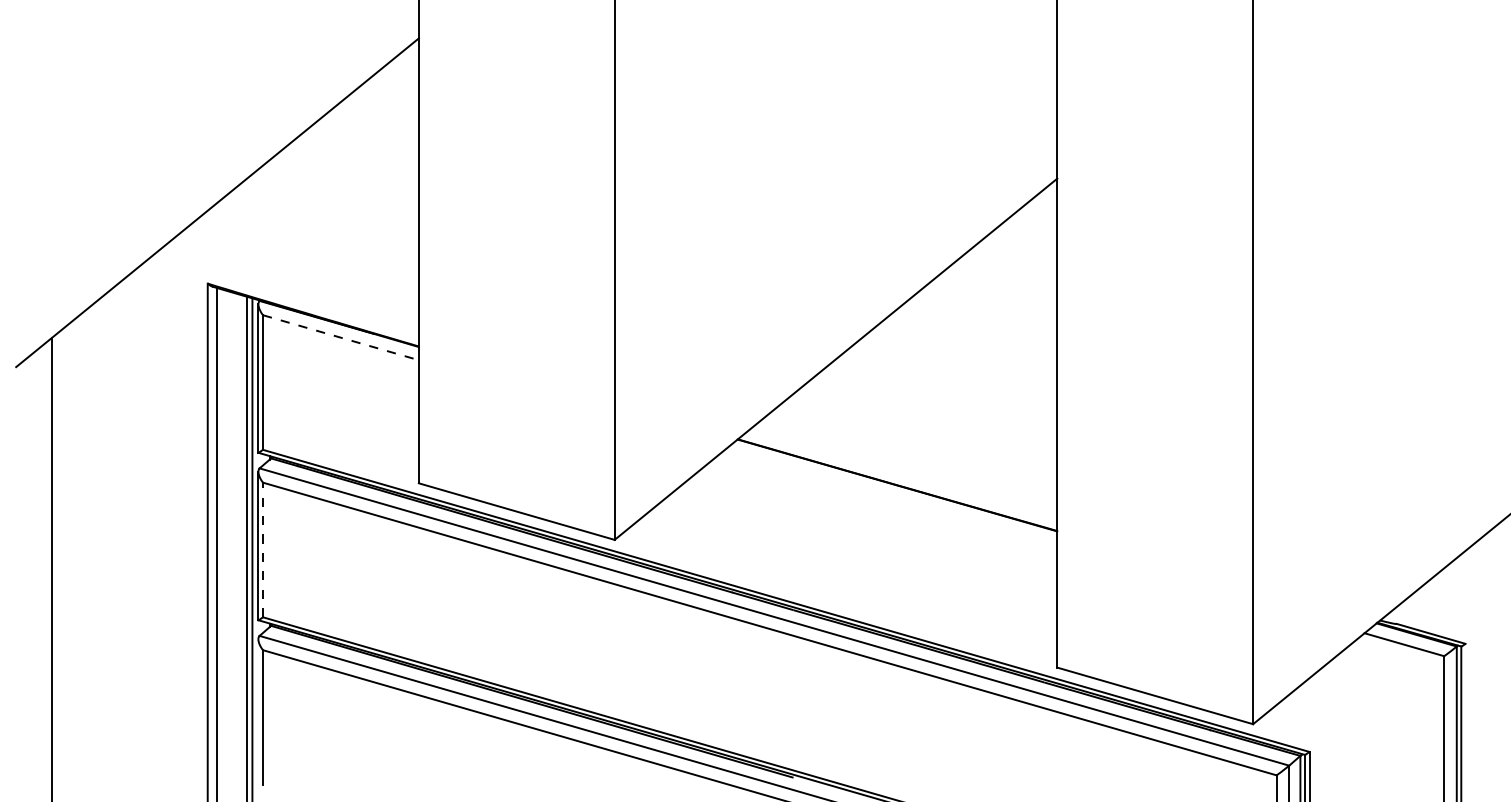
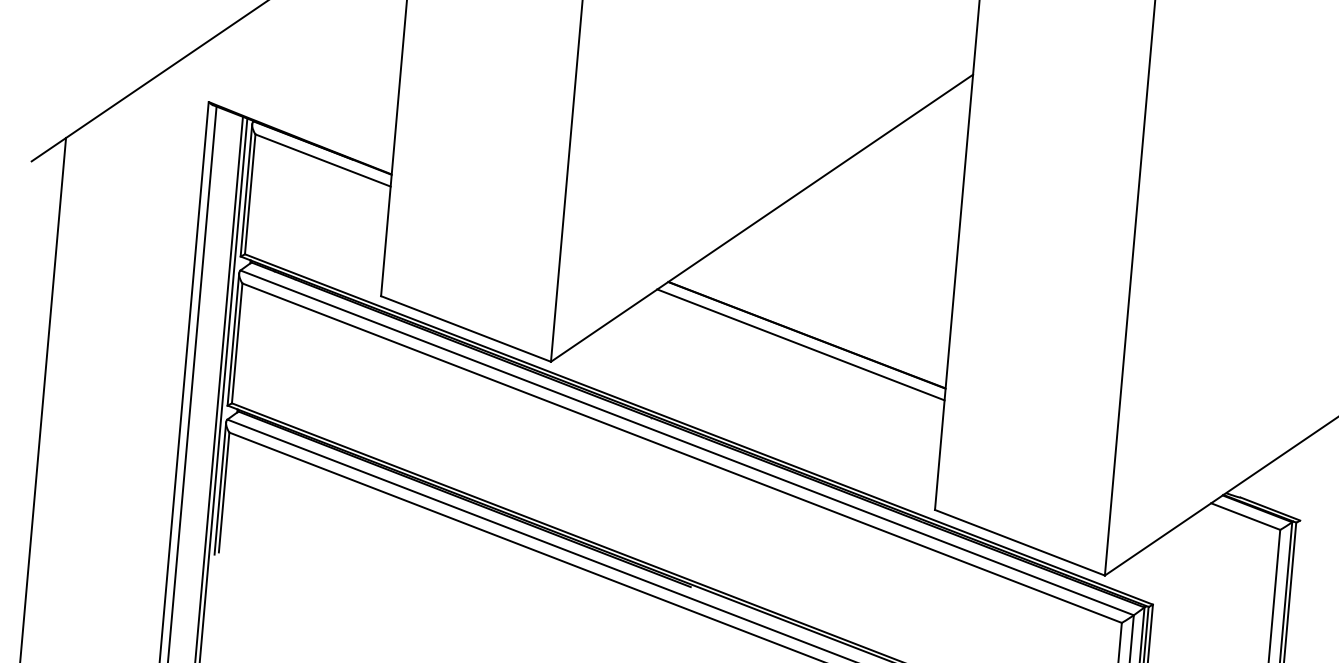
line: (341, 337) -> (323, 160), dashed -> solid
line: (891, 496) -> (800, 344), added
line: (263, 549) -> (237, 342), dashed -> solid
line: (258, 713) -> (220, 488), added

